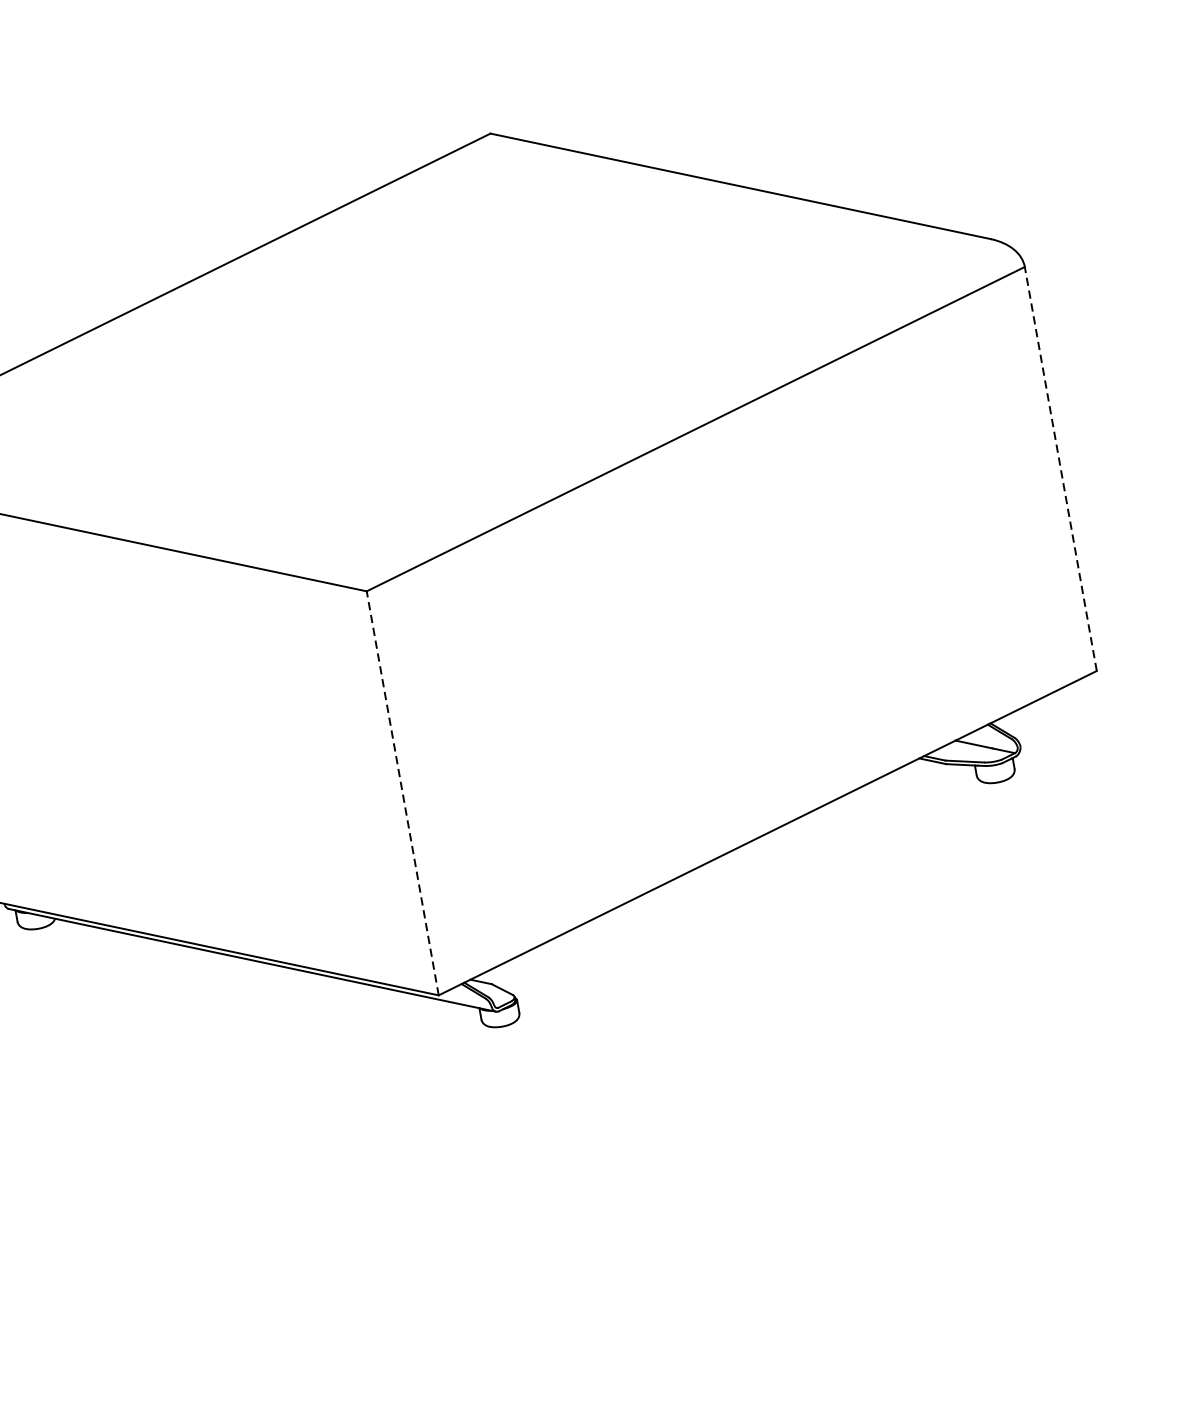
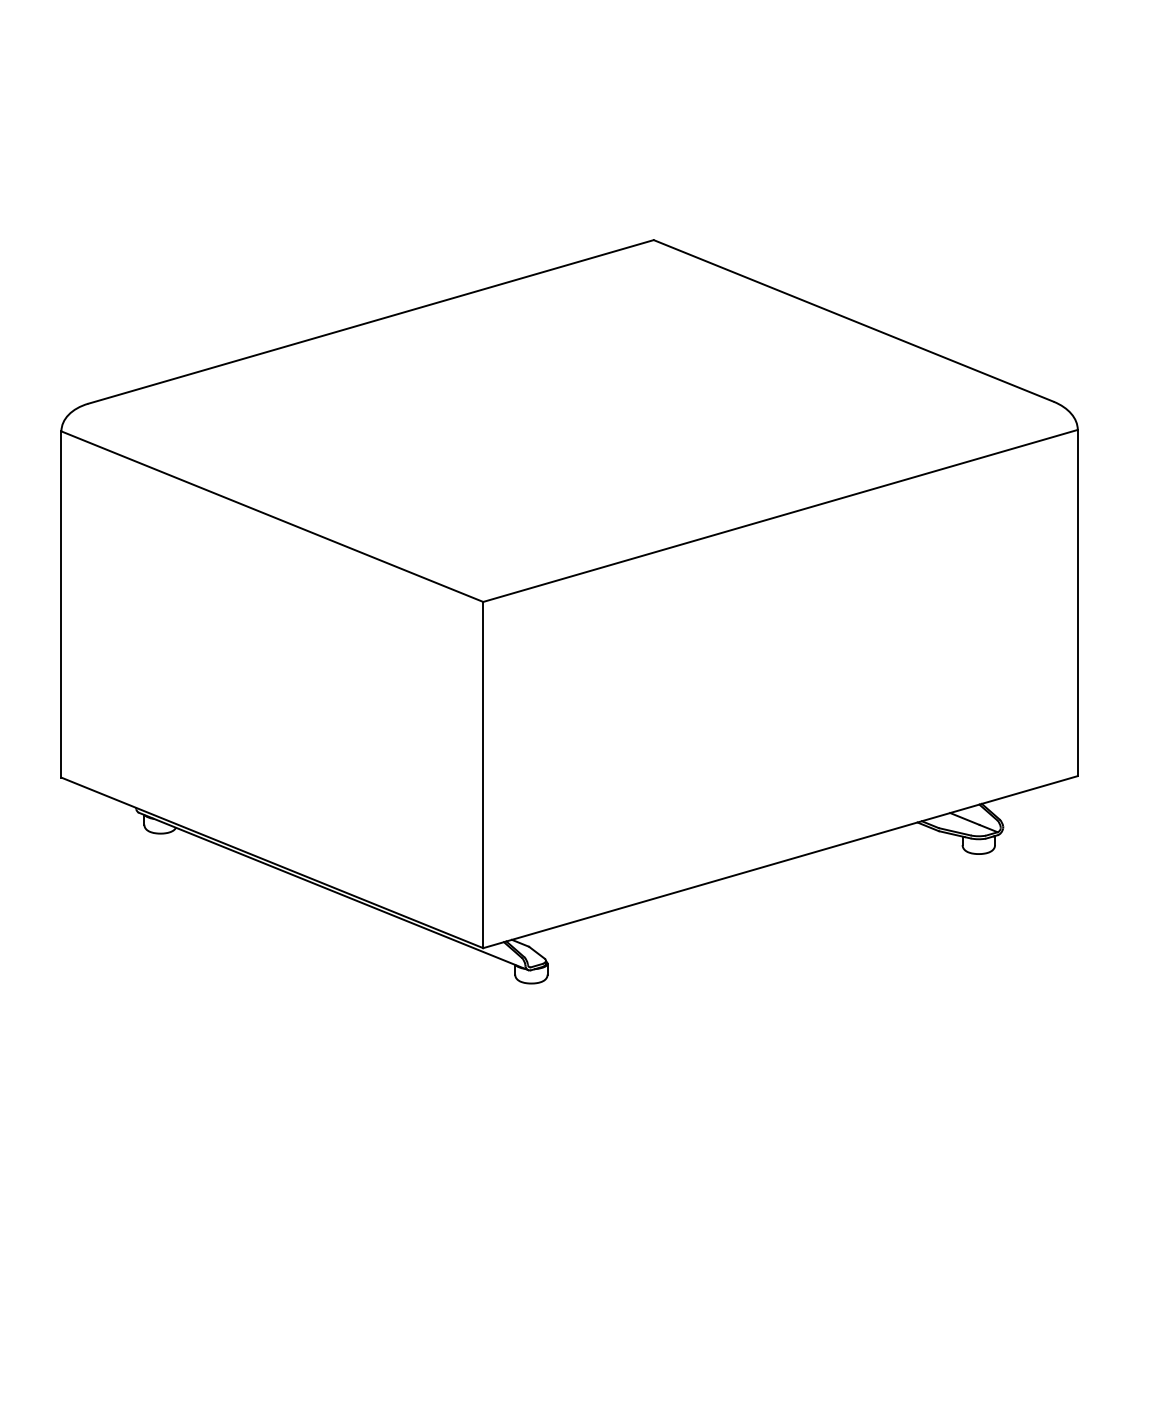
line: (1060, 468) -> (1077, 602), dashed -> solid
line: (402, 792) -> (483, 774), dashed -> solid

